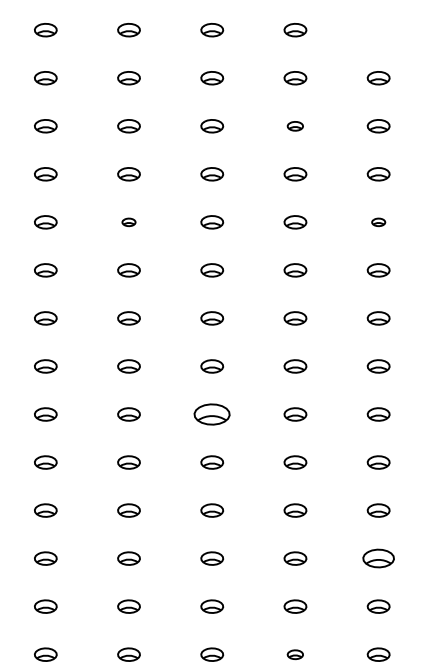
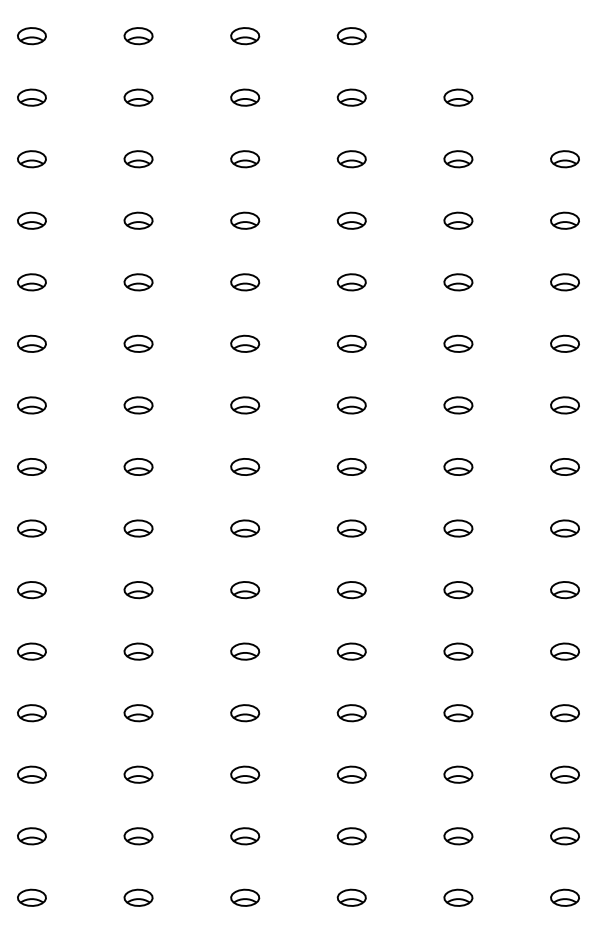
part: (295, 126) -> (351, 159), size x1.43
part: (128, 222) -> (138, 282), size x1.67
part: (378, 222) -> (458, 282), size x1.67
part: (212, 414) -> (245, 528), size x0.62
part: (378, 558) -> (458, 713), size x0.71
part: (295, 654) -> (351, 836), size x1.43

